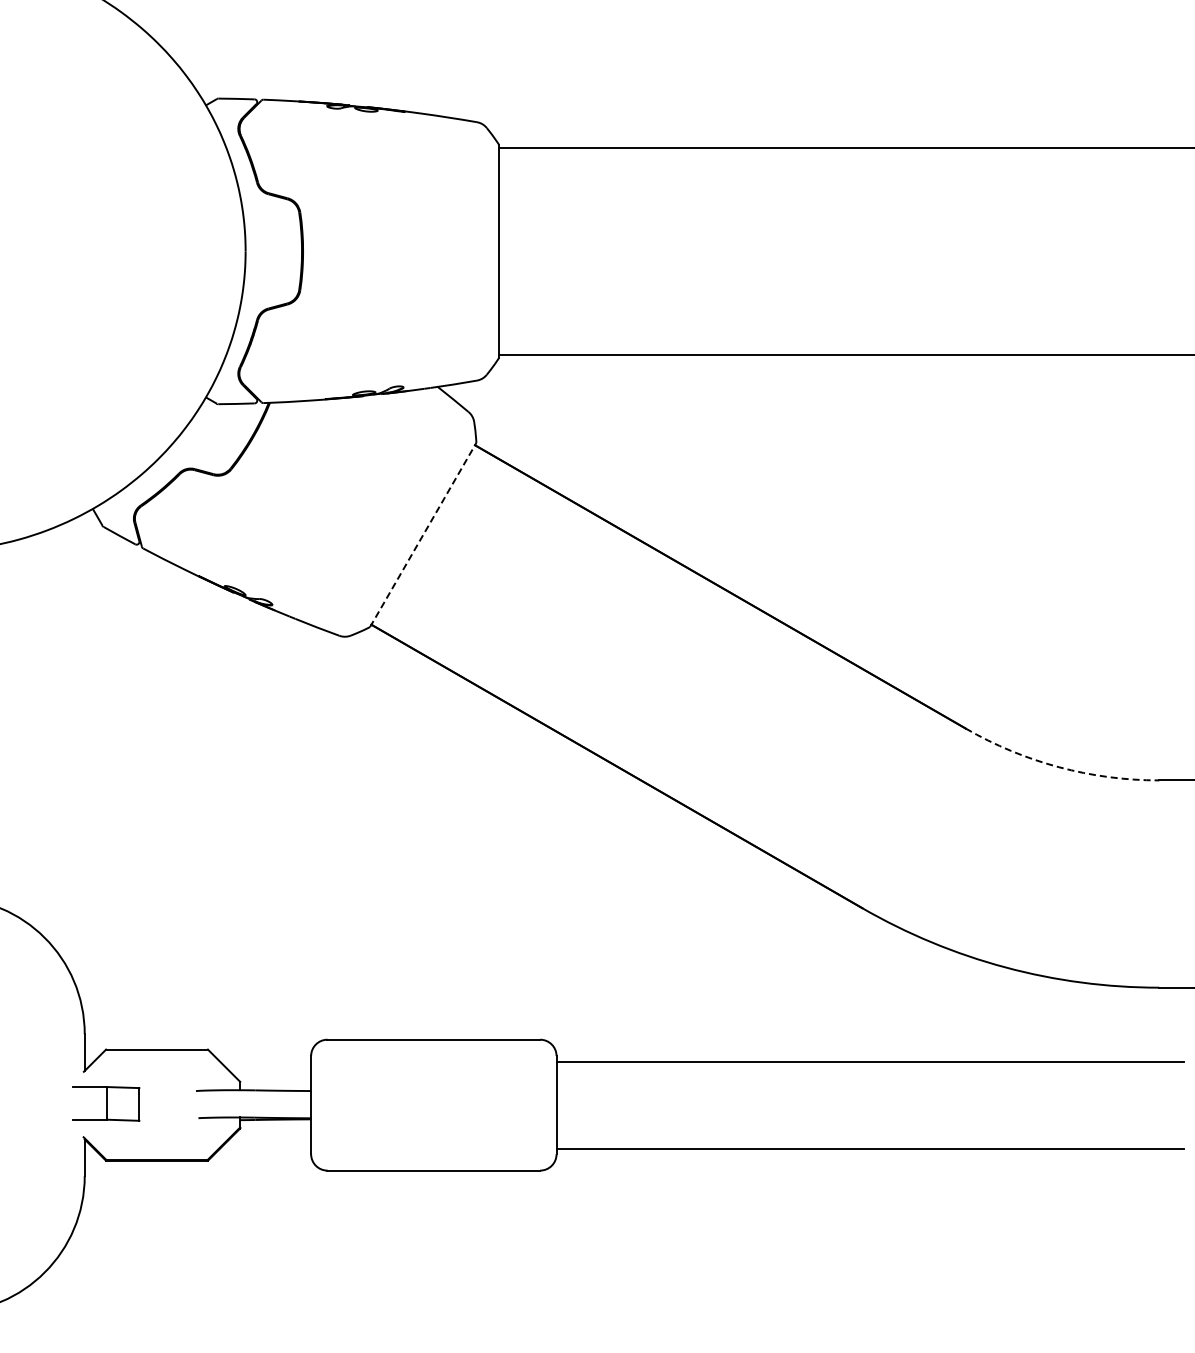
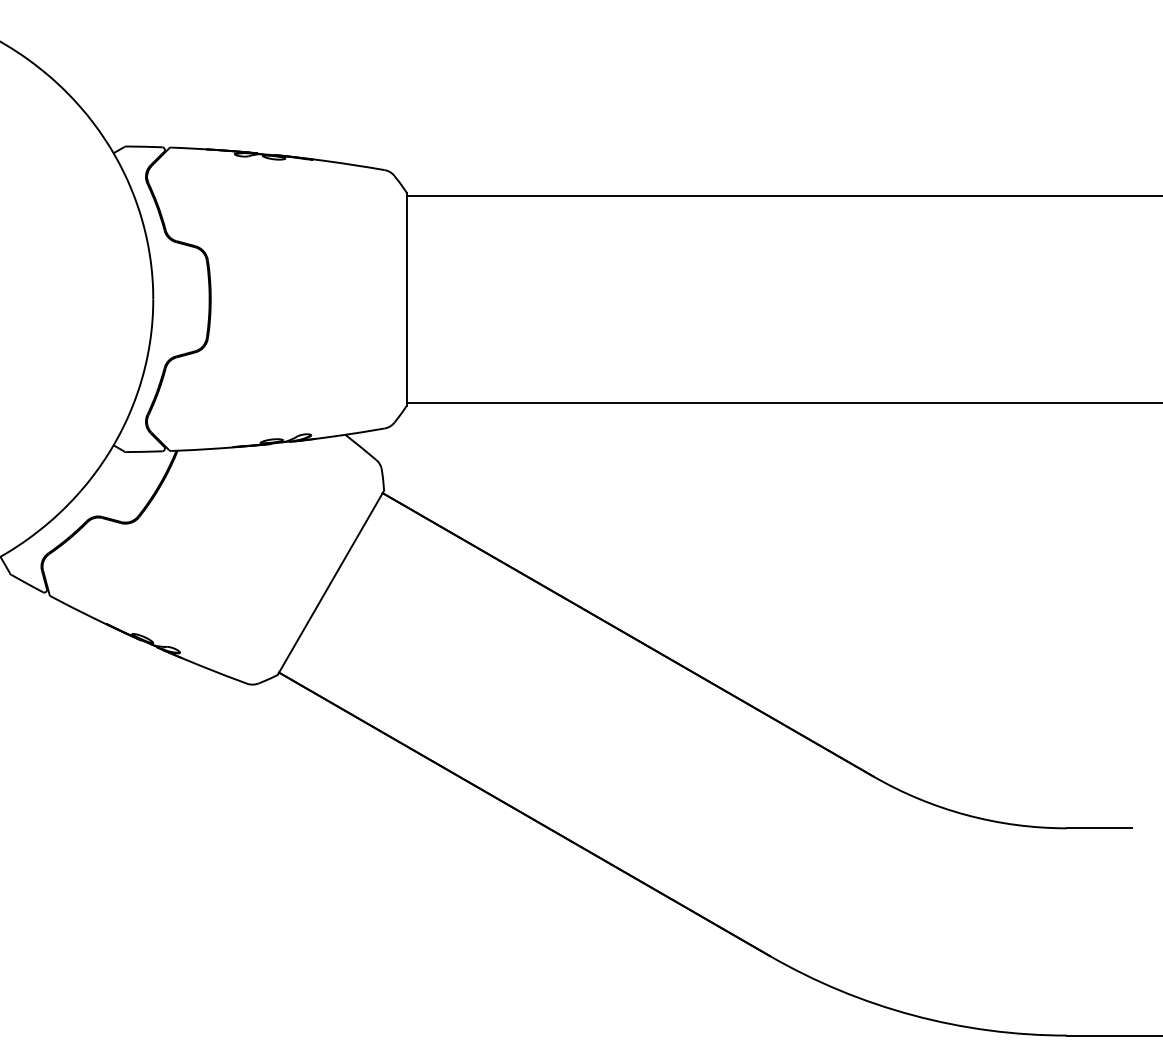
line: (423, 534) -> (331, 582), dashed -> solid
arc: (1059, 767) -> (967, 815), dashed -> solid

